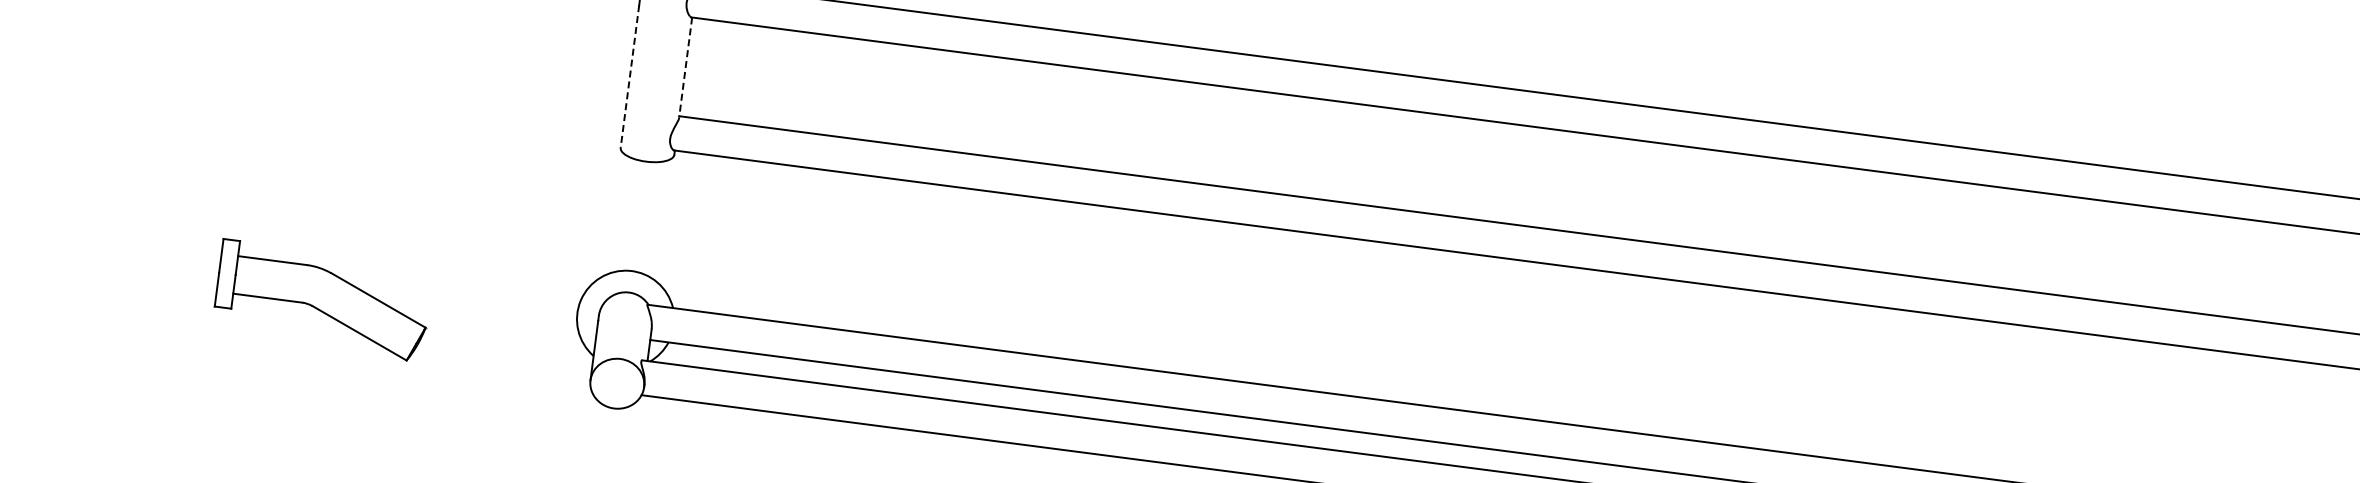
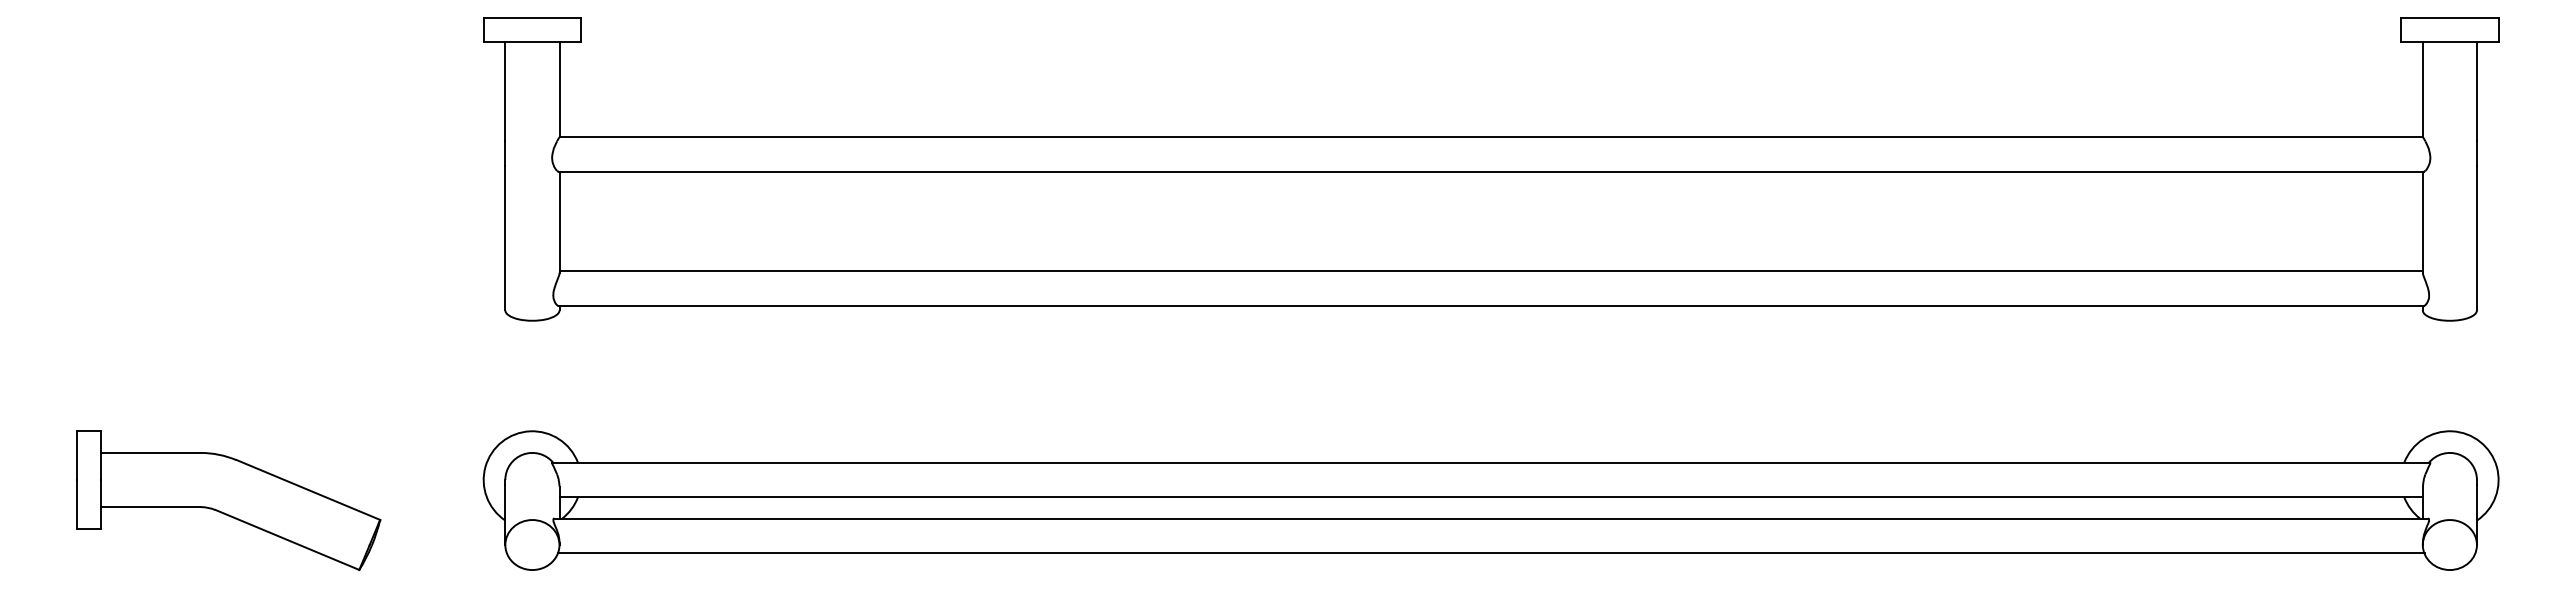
line: (685, 67) -> (559, 222), dashed -> solid
line: (630, 76) -> (505, 238), dashed -> solid
part: (322, 300) -> (228, 500), size x1.43

